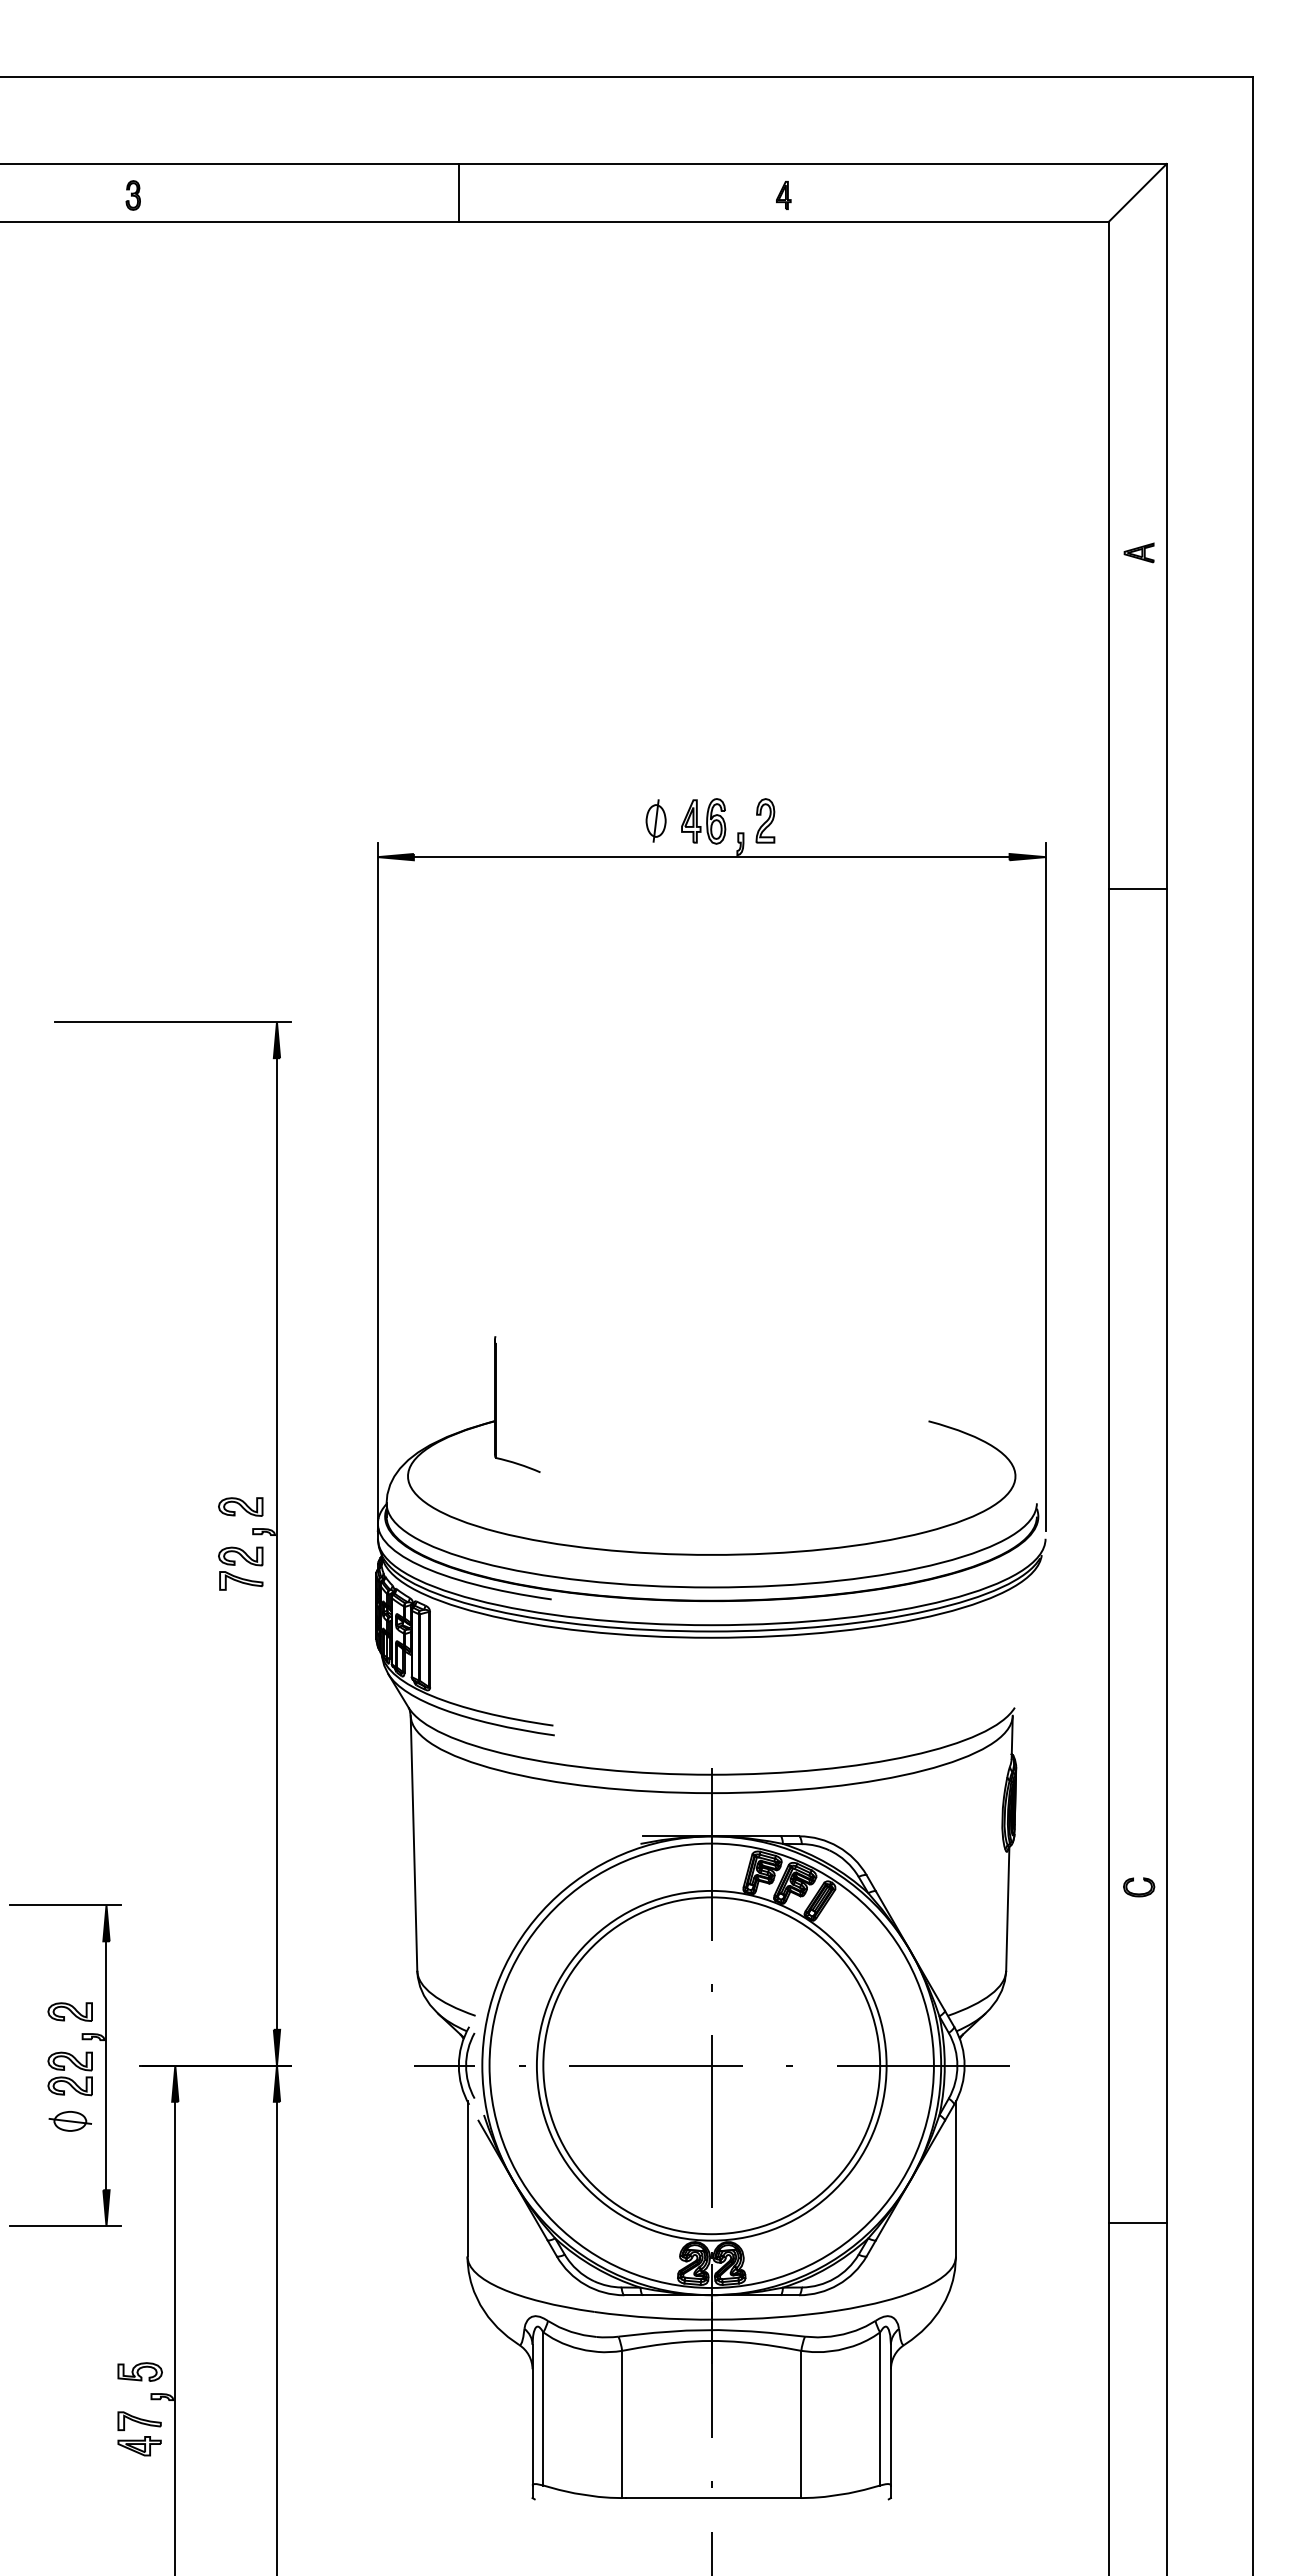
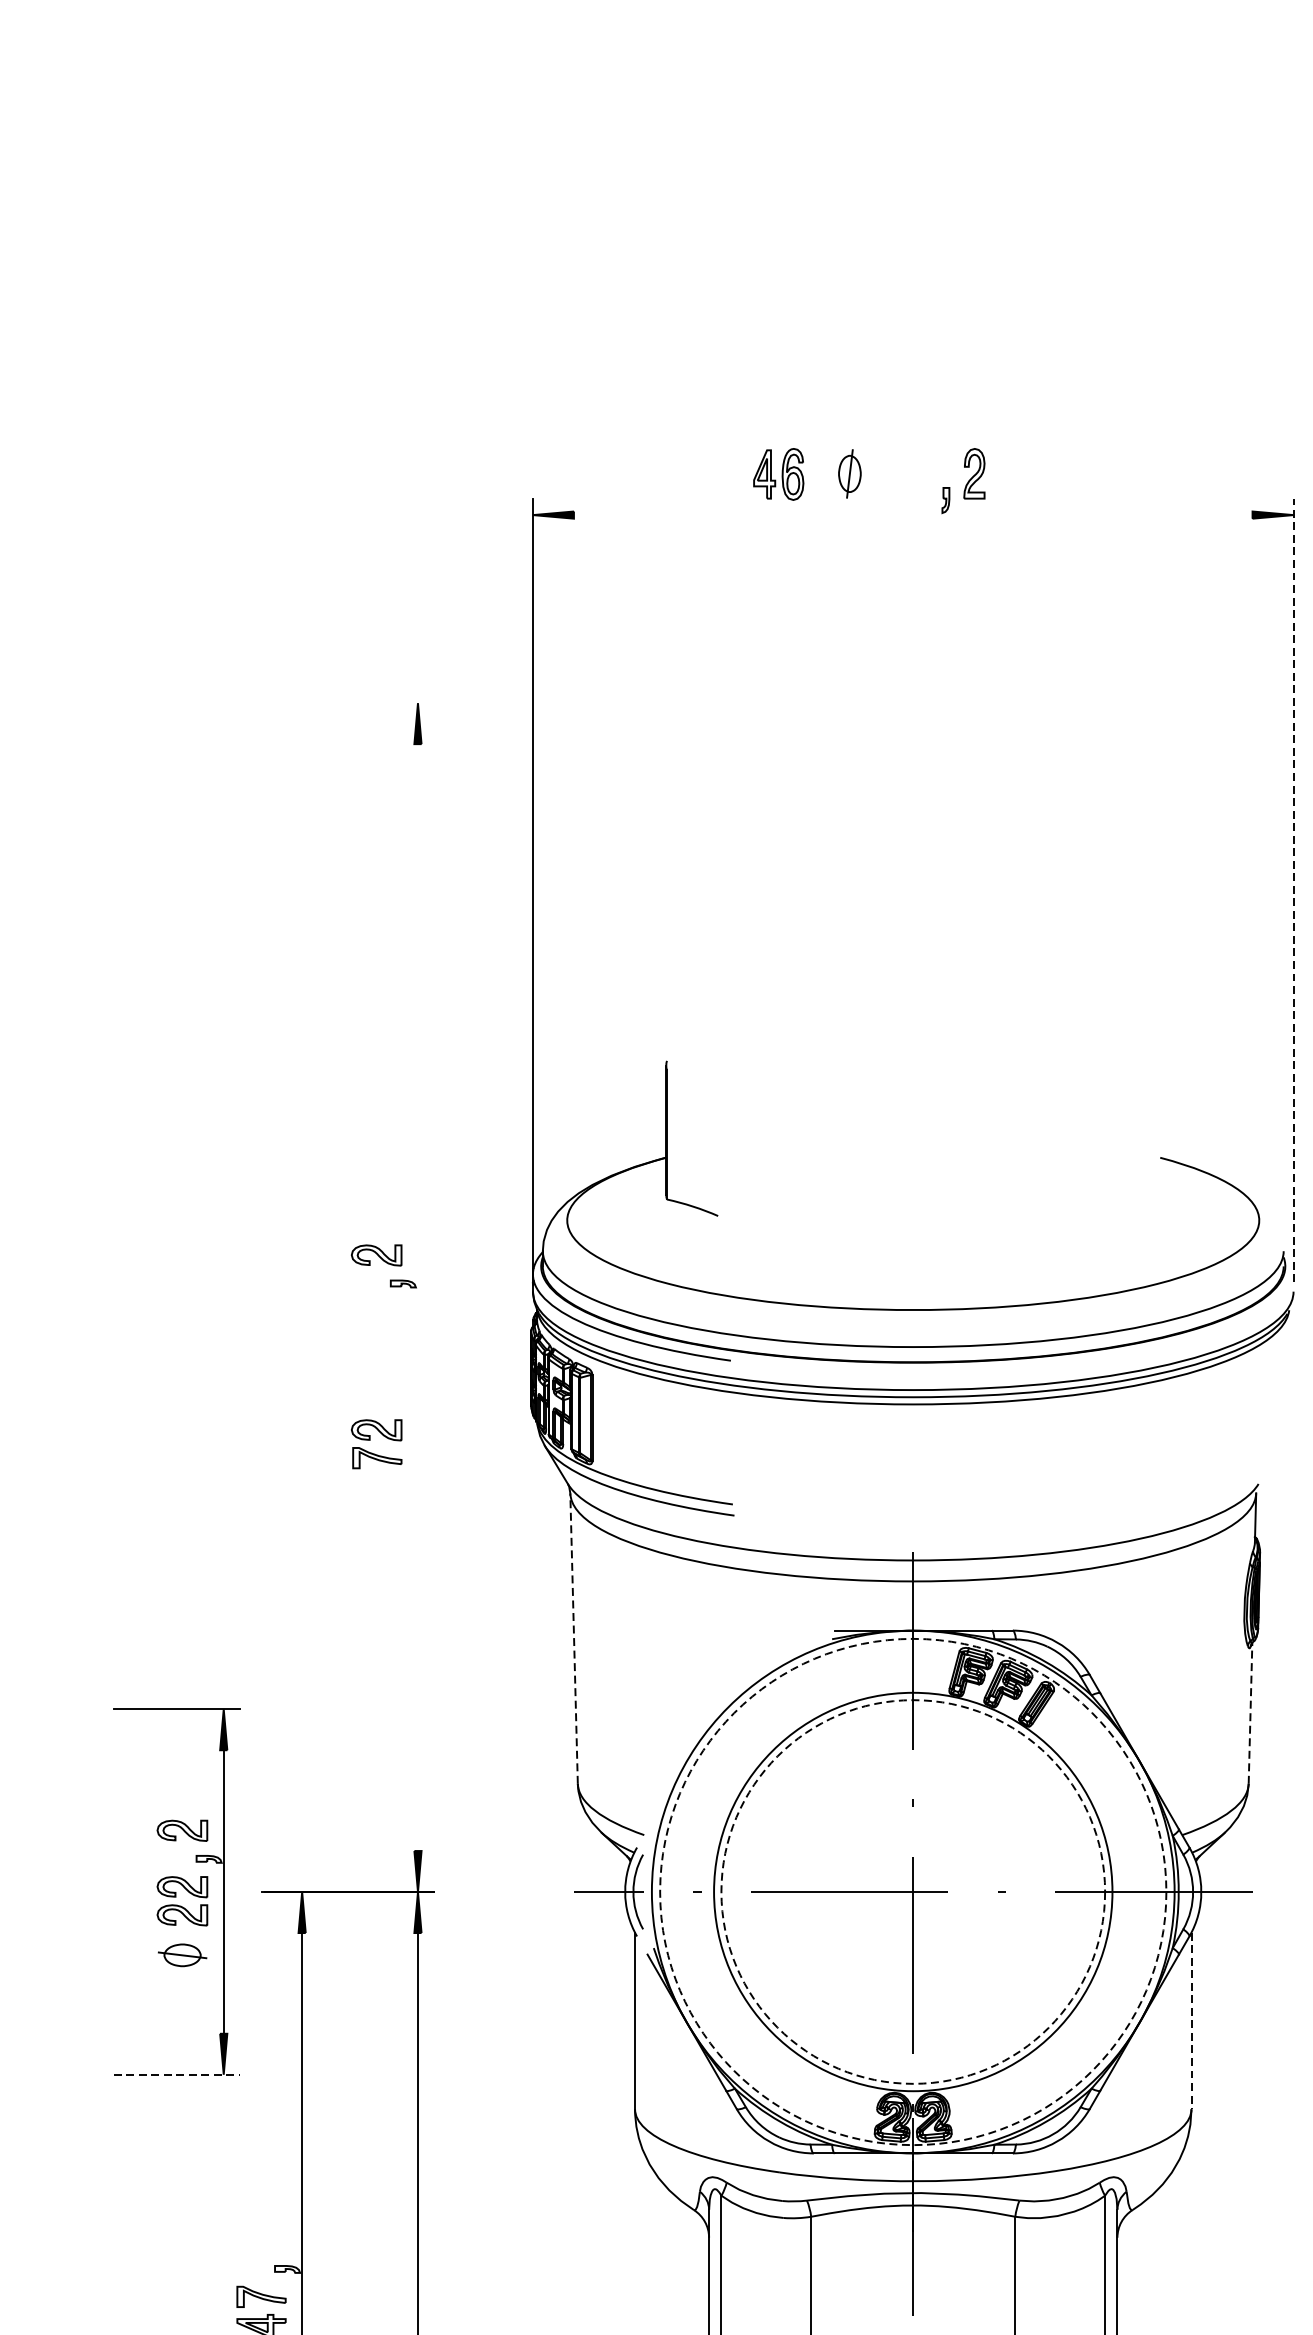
part: (703, 821) -> (778, 474), moved
line: (711, 857) -> (912, 515), removed
line: (172, 1022) -> (298, 703), removed
line: (1045, 1186) -> (1293, 890), solid -> dashed
line: (276, 1543) -> (417, 1297), removed
part: (240, 1568) -> (376, 1443), moved
line: (414, 1843) -> (574, 1638), solid -> dashed
line: (1007, 1908) -> (1250, 1712), solid -> dashed
circle: (711, 2065) -> (912, 1891), solid -> dashed
circle: (711, 2065) -> (912, 1891), solid -> dashed
line: (955, 2178) -> (1190, 2020), solid -> dashed
line: (65, 2226) -> (177, 2075), solid -> dashed
part: (139, 2371) -> (261, 2240), removed

